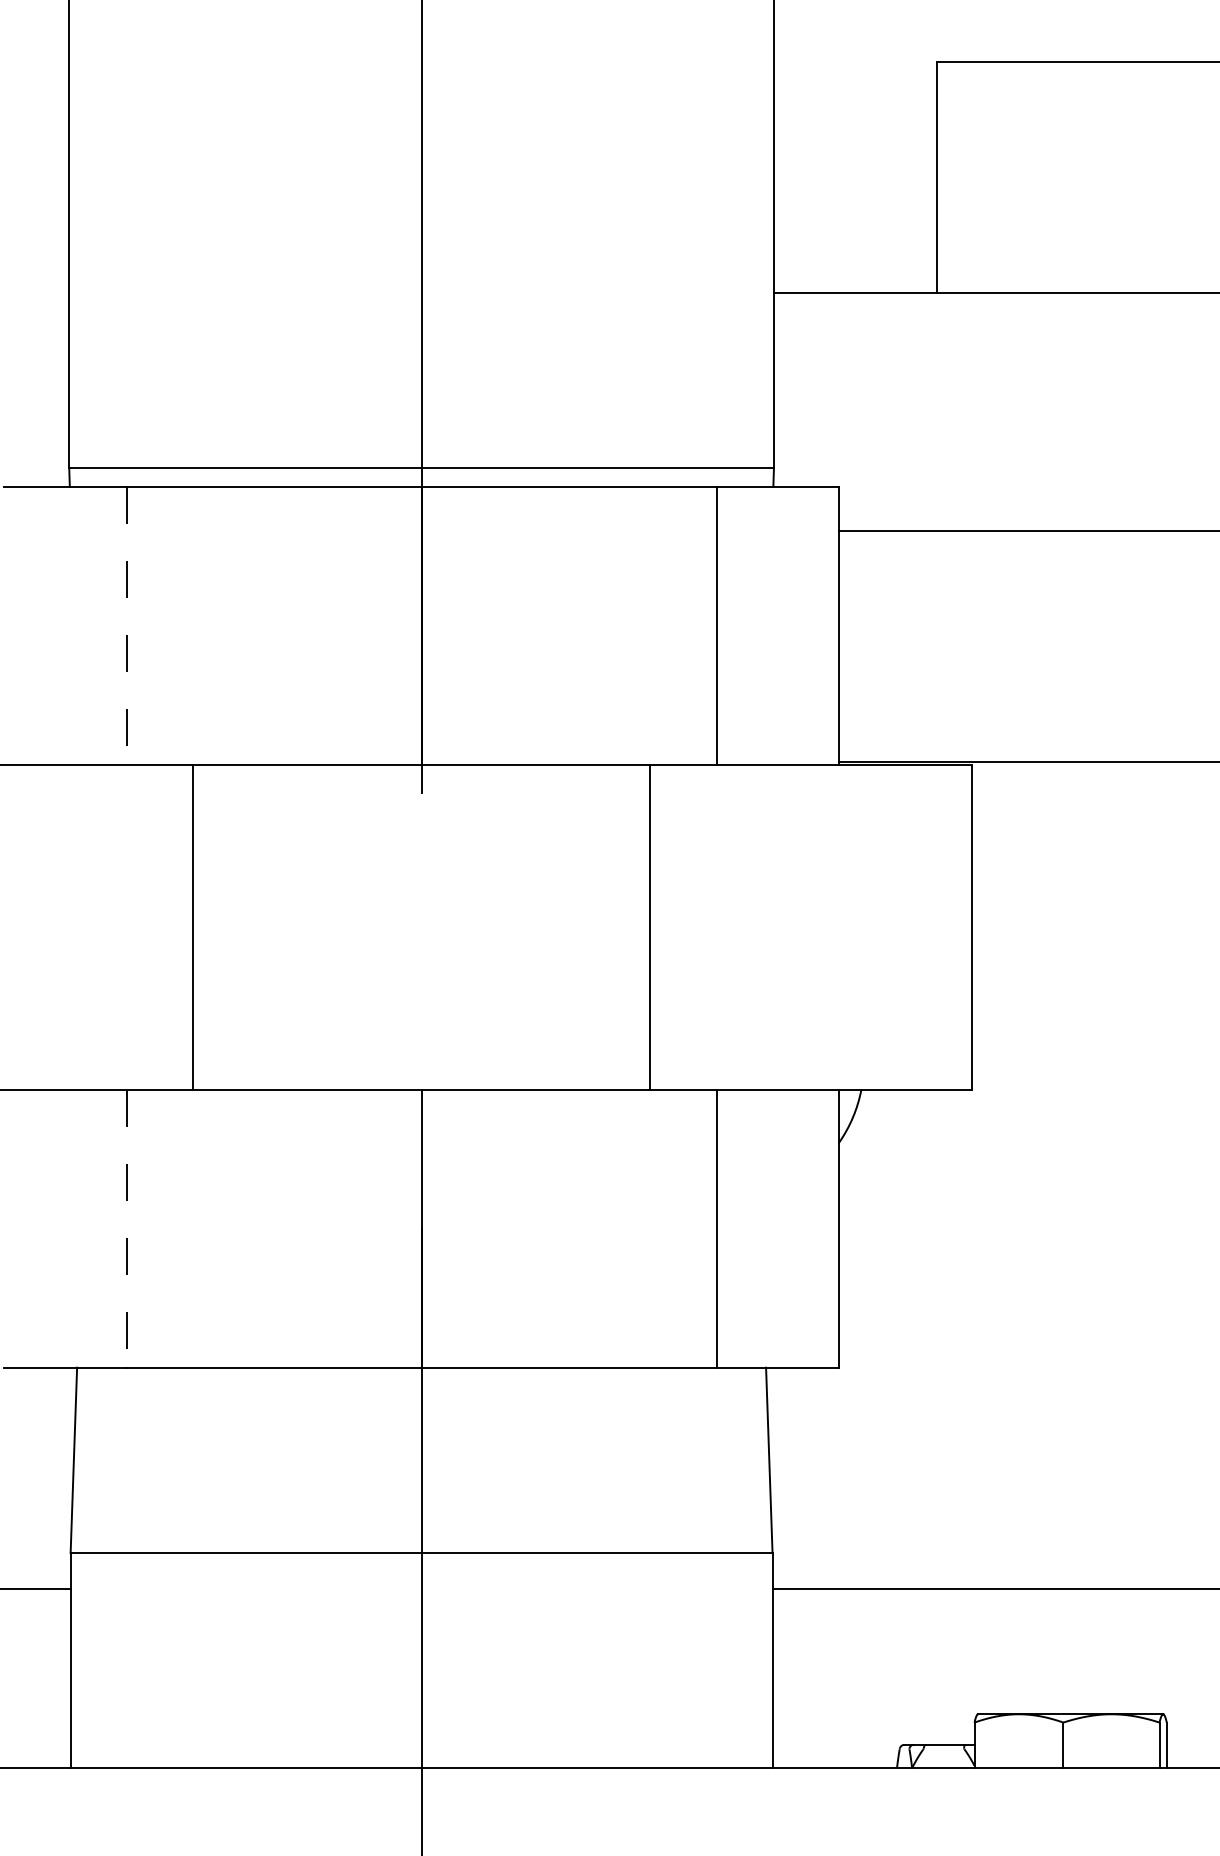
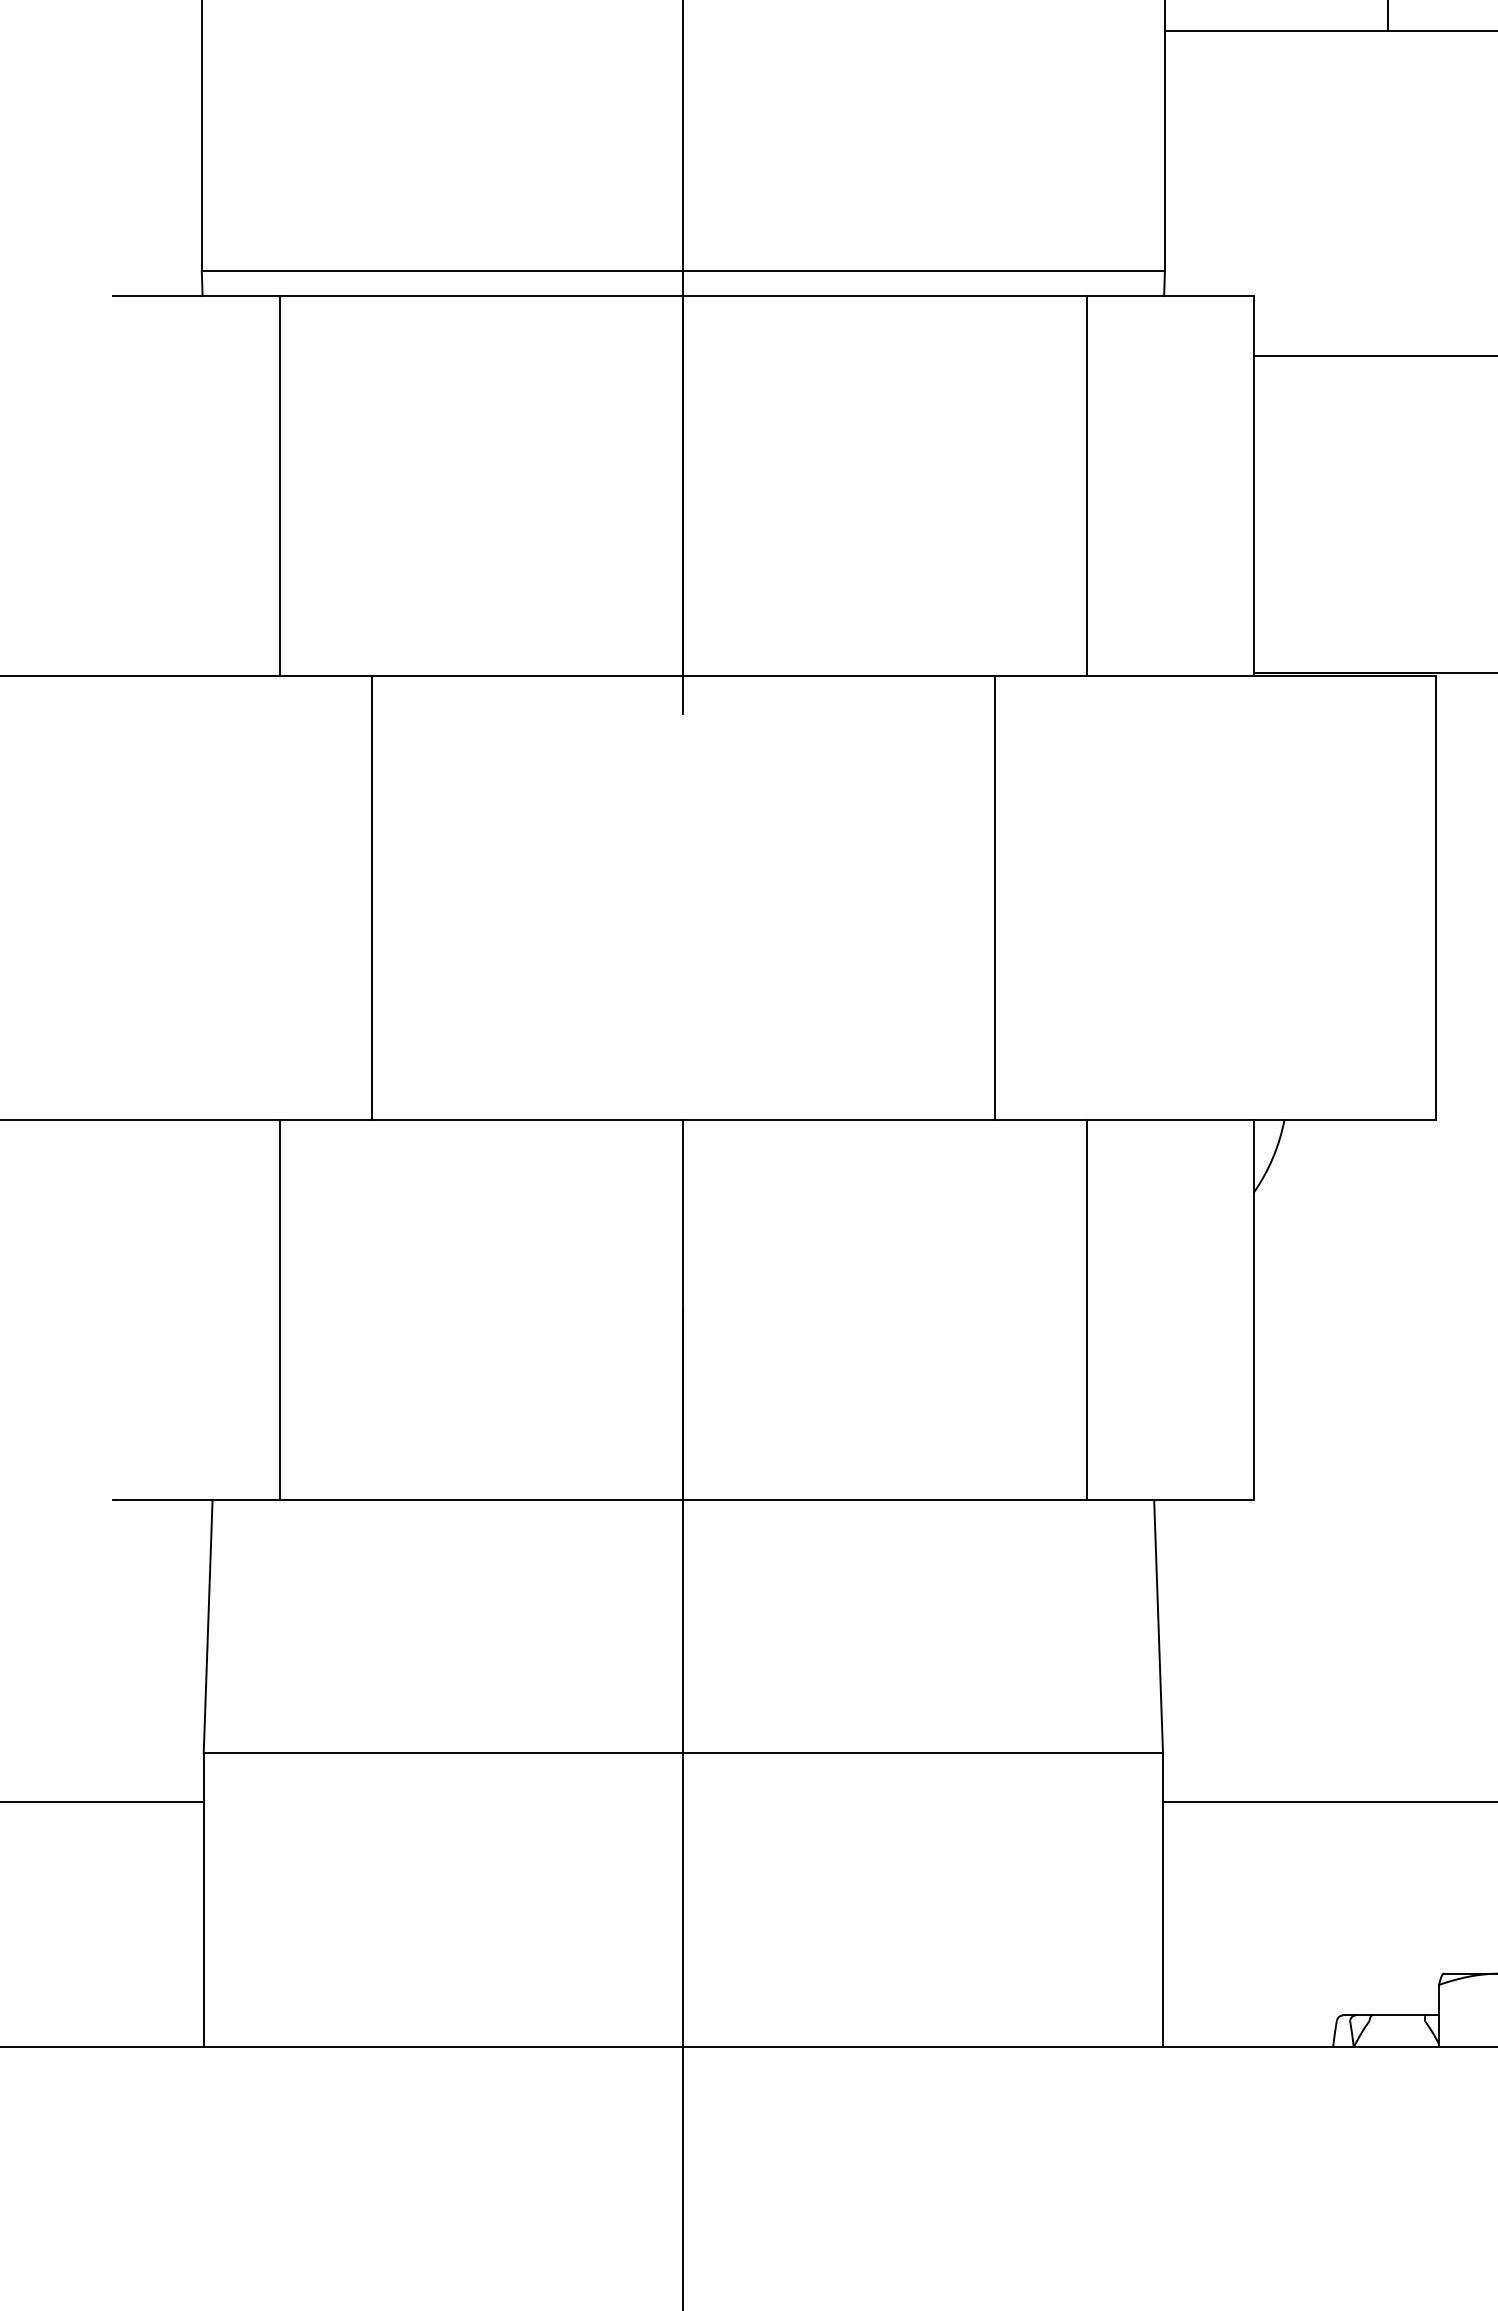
line: (126, 626) -> (280, 486), dashed -> solid
line: (126, 1229) -> (280, 1311), dashed -> solid

